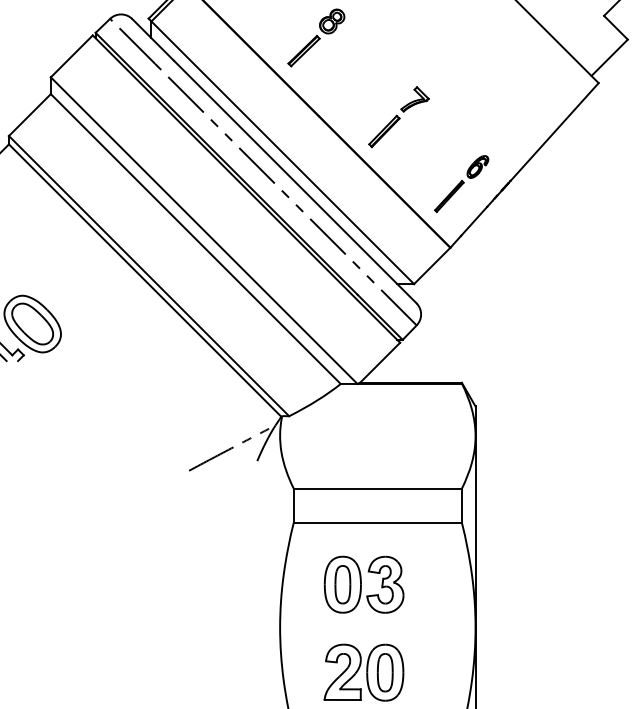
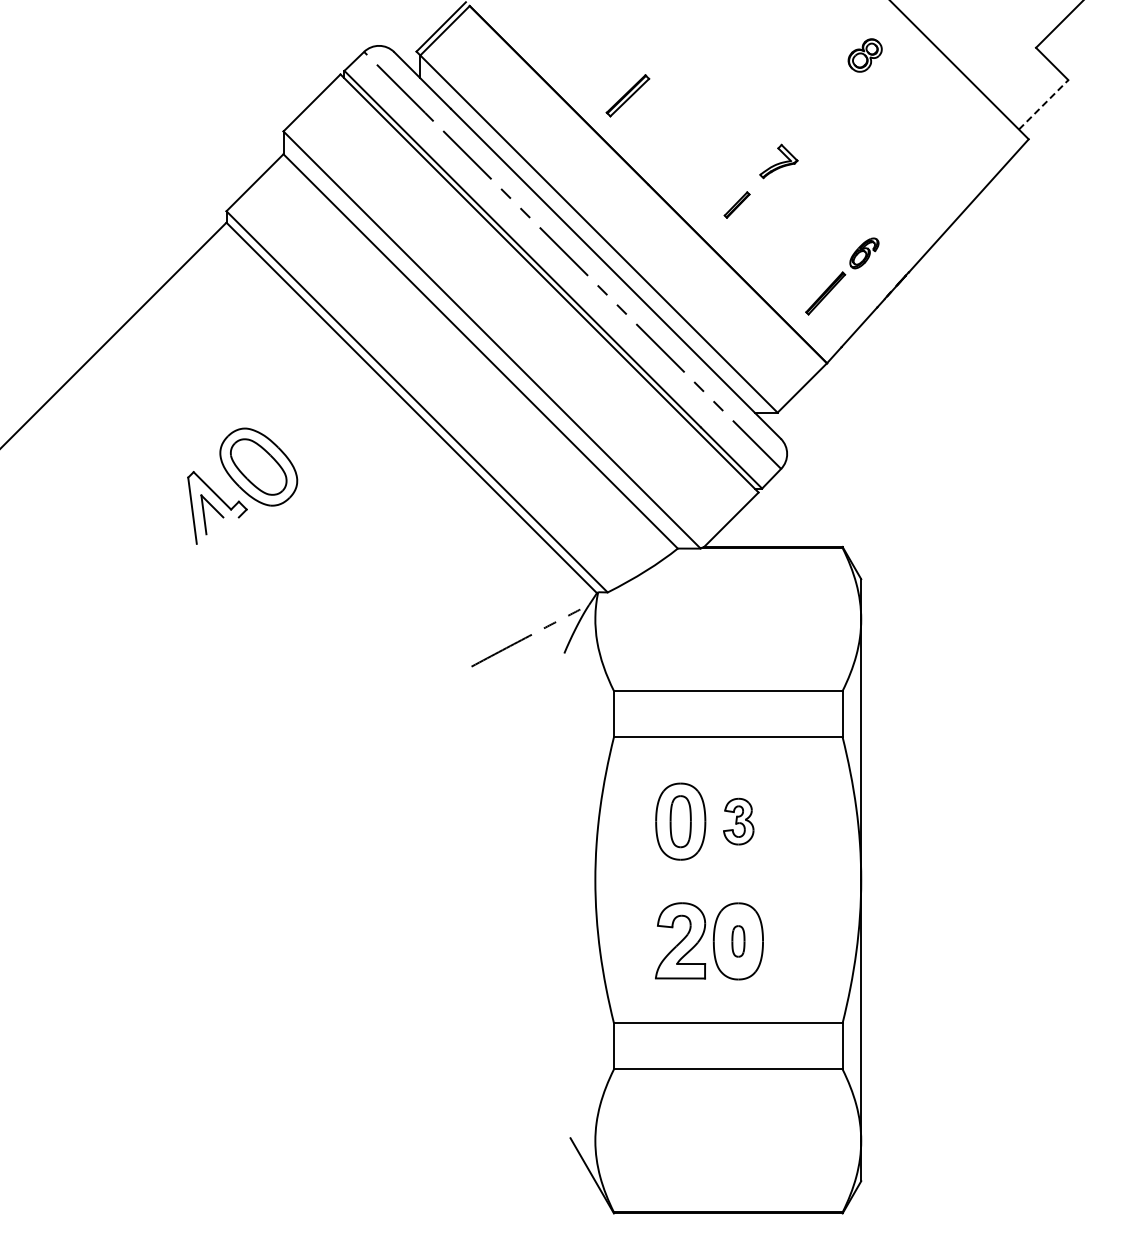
part: (331, 21) -> (864, 55), moved
line: (609, 57) -> (1043, 104), solid -> dashed
part: (383, 131) -> (736, 204), size x0.6
part: (385, 584) -> (738, 821), size x0.6
part: (385, 672) -> (738, 941), size x0.6

